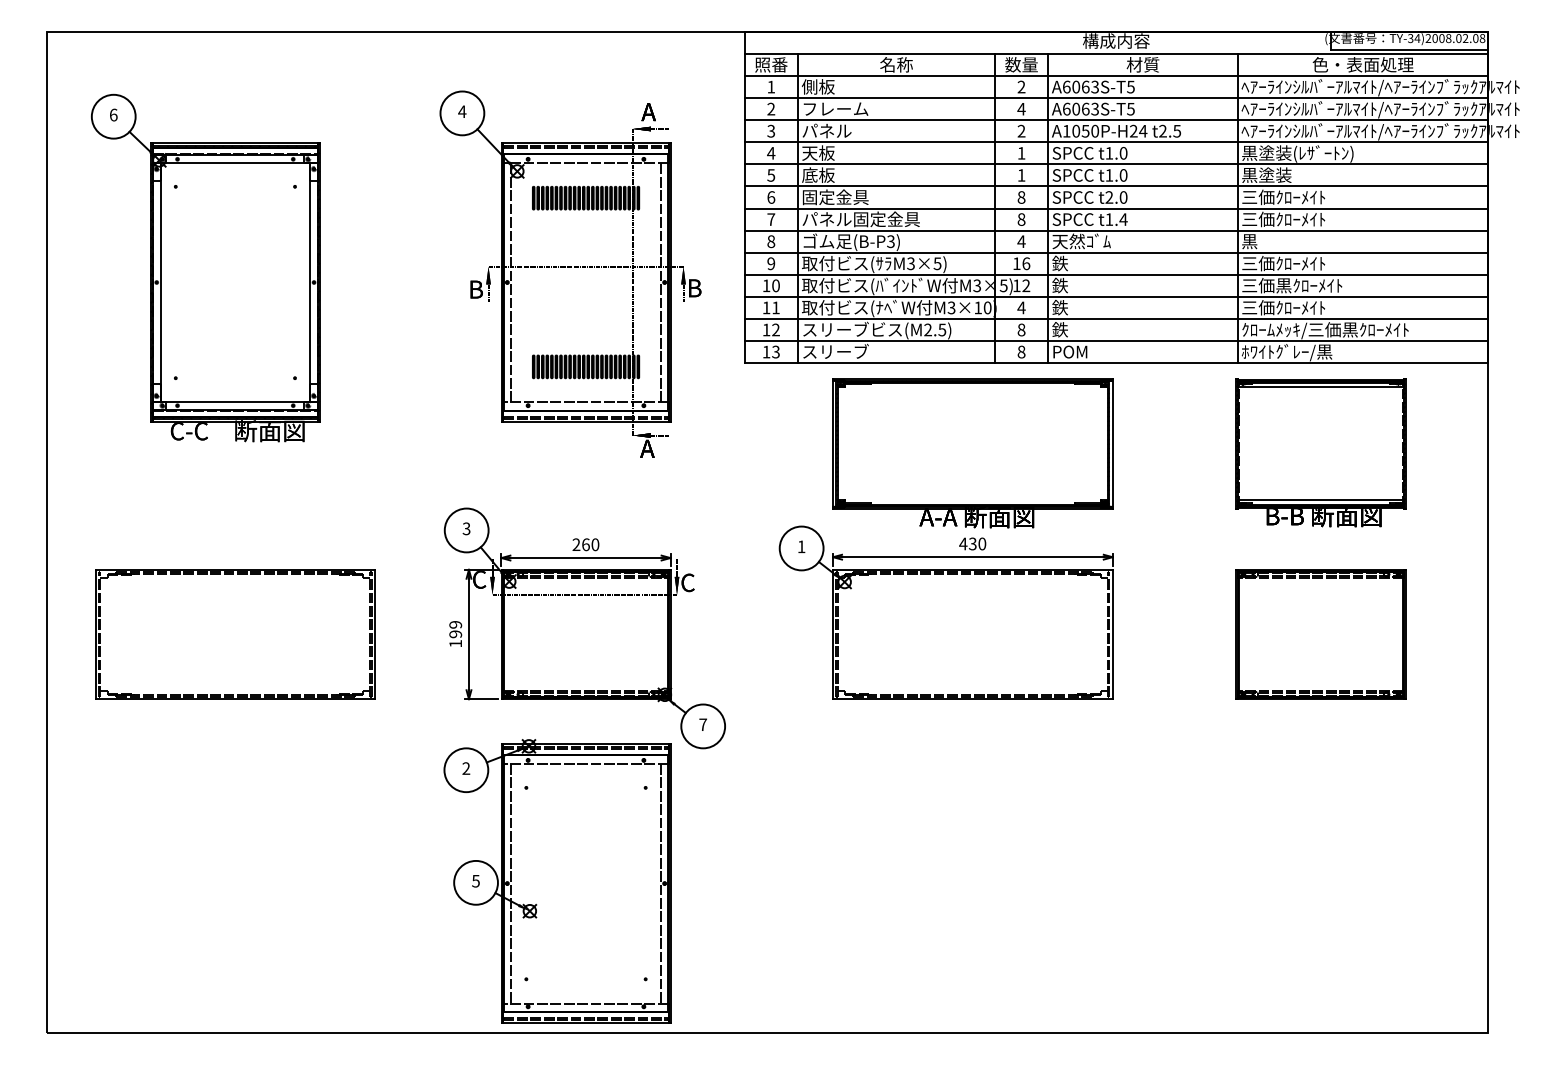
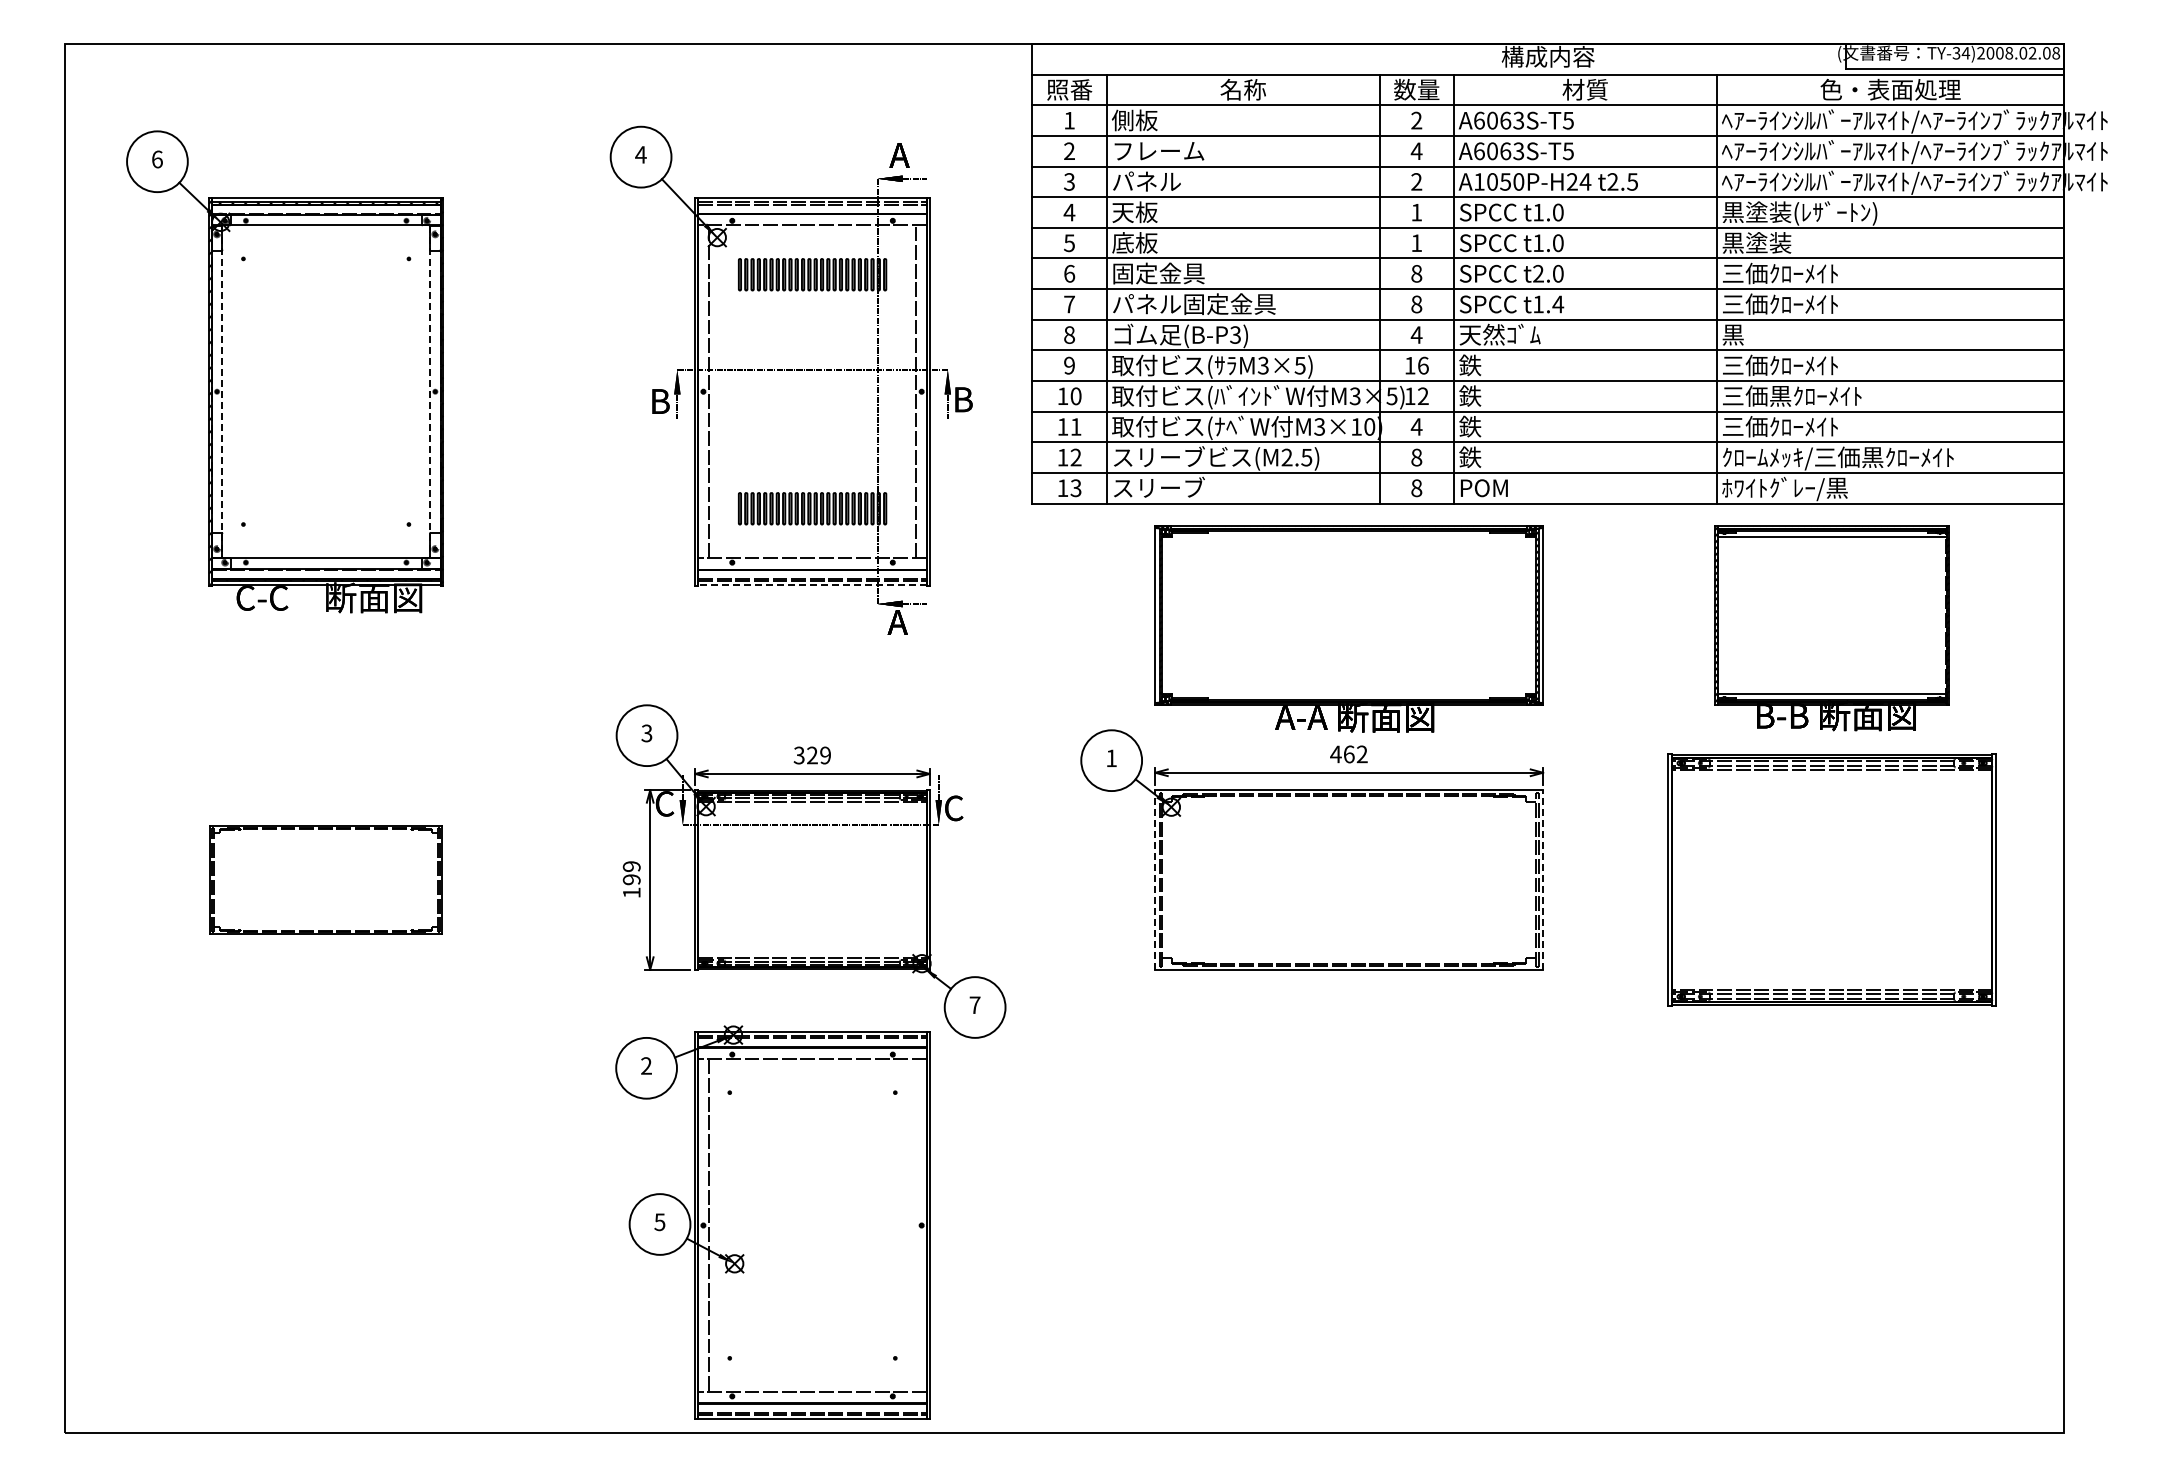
line: (160, 282) -> (222, 391), solid -> dashed
line: (309, 282) -> (429, 391), solid -> dashed
line: (585, 422) -> (812, 585), solid -> dashed
text: (585, 544) -> (812, 755), 260 -> 329
text: (977, 544) -> (1355, 754), 430 -> 462
part: (234, 634) -> (325, 879), size x0.6
line: (833, 634) -> (1155, 880), solid -> dashed
line: (1112, 634) -> (1543, 880), solid -> dashed
part: (1320, 634) -> (1831, 879), size x1.4
line: (660, 883) -> (916, 1225), removed

